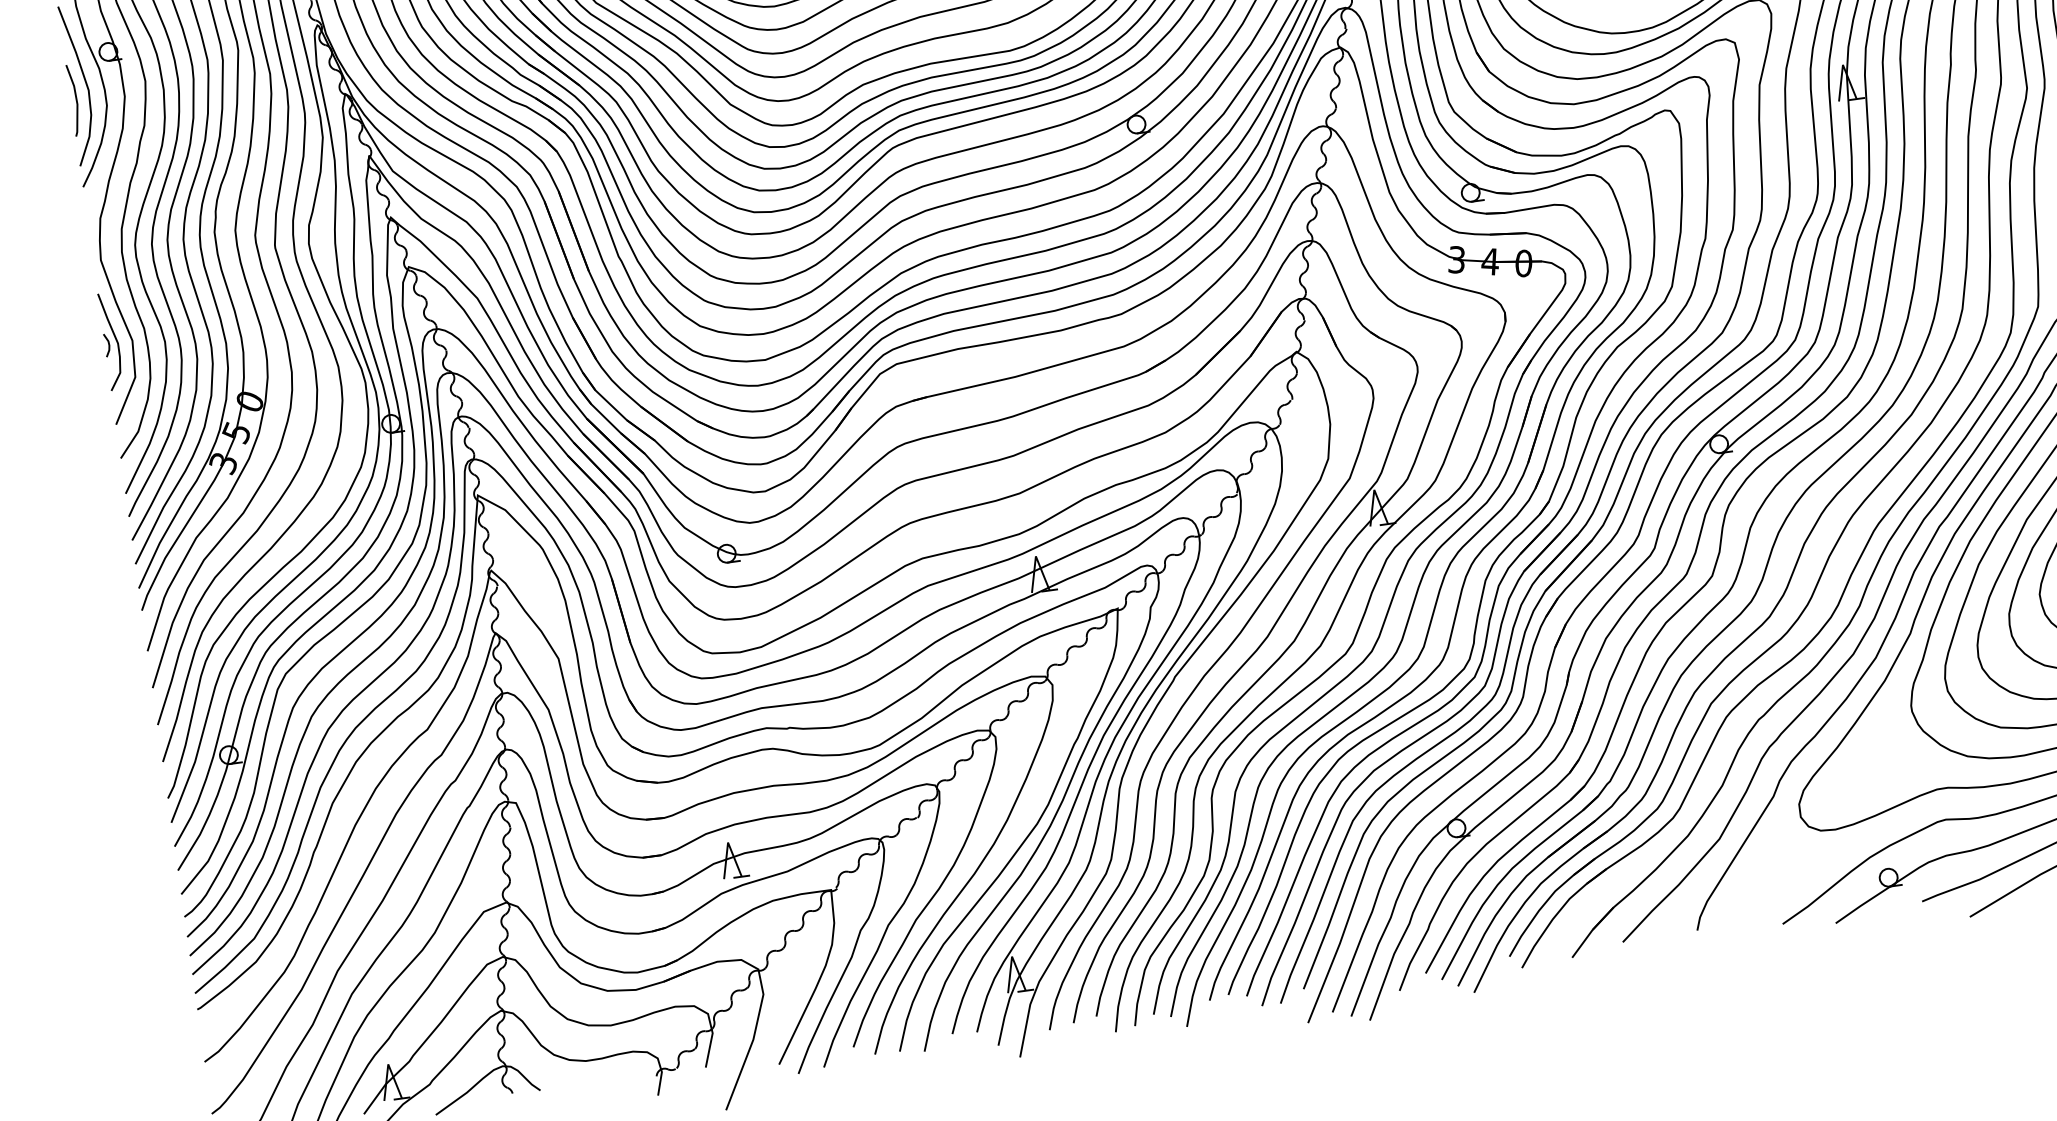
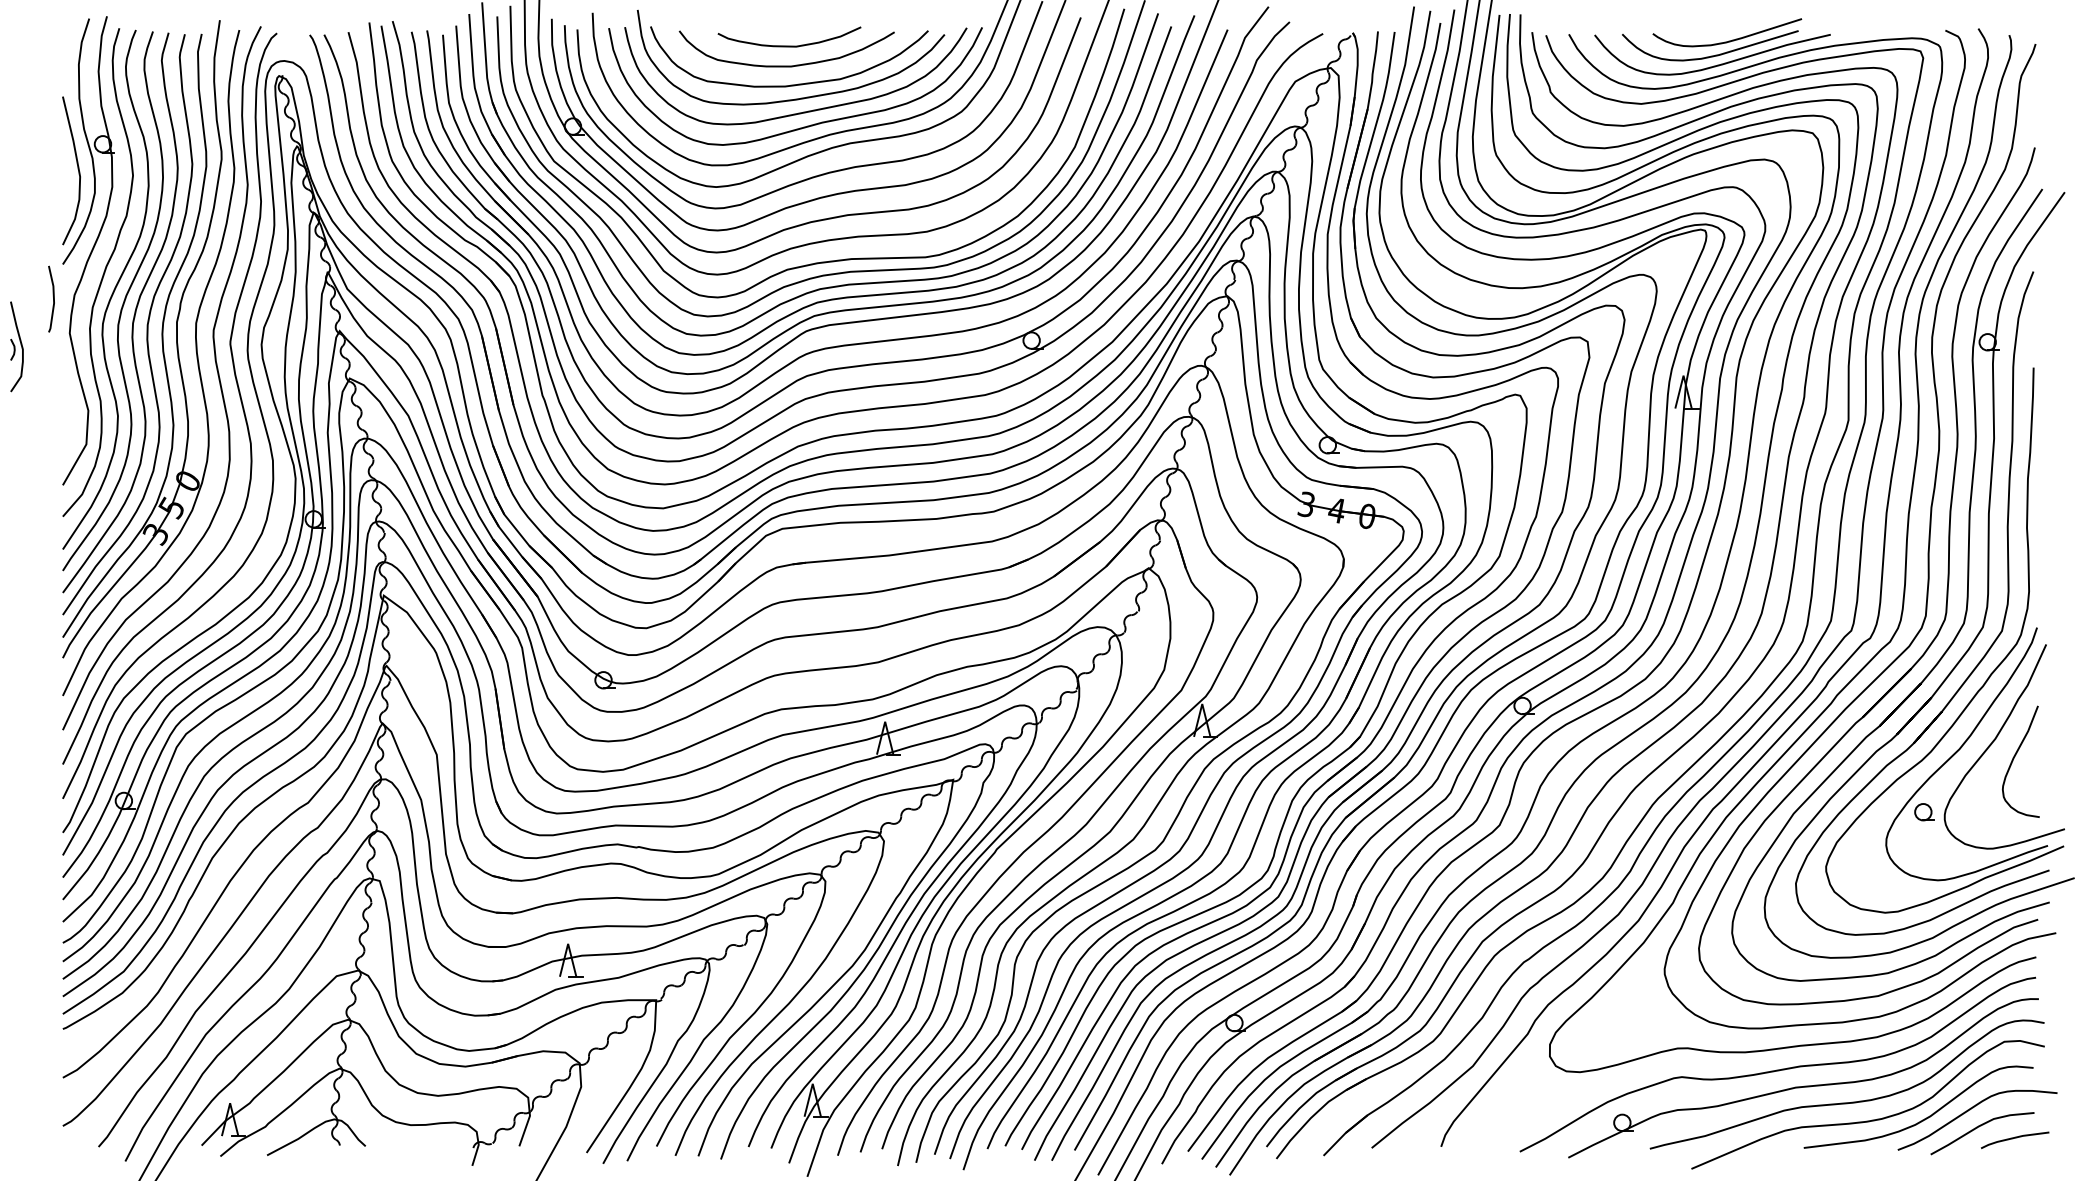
line: (76, 99) -> (53, 298), moved
part: (110, 341) -> (16, 346), moved

